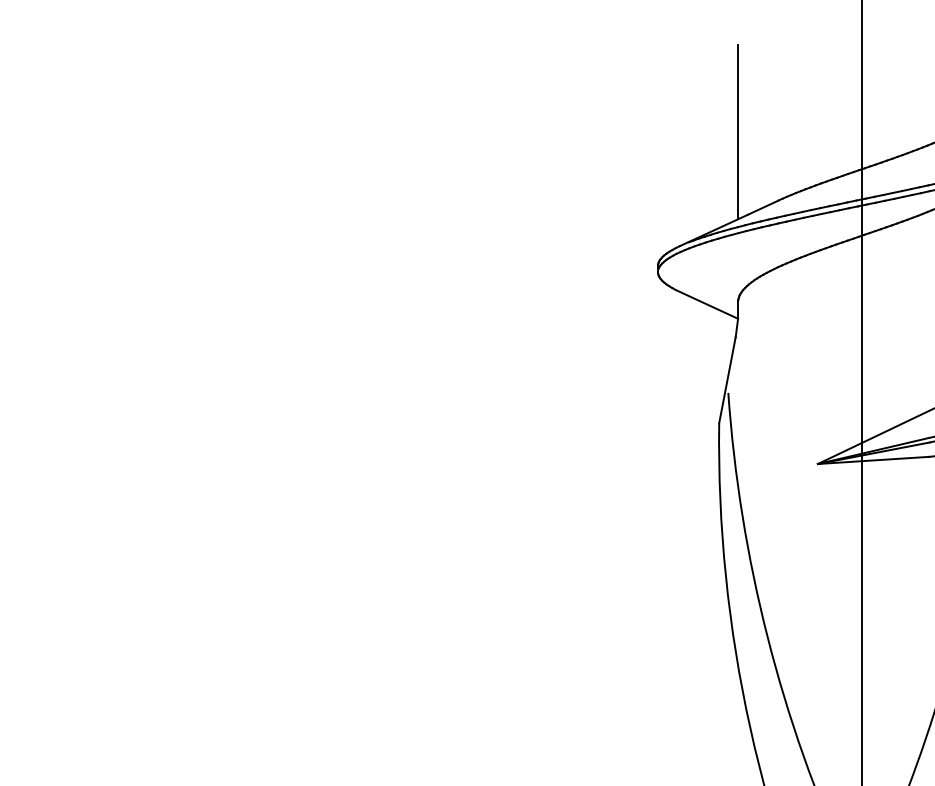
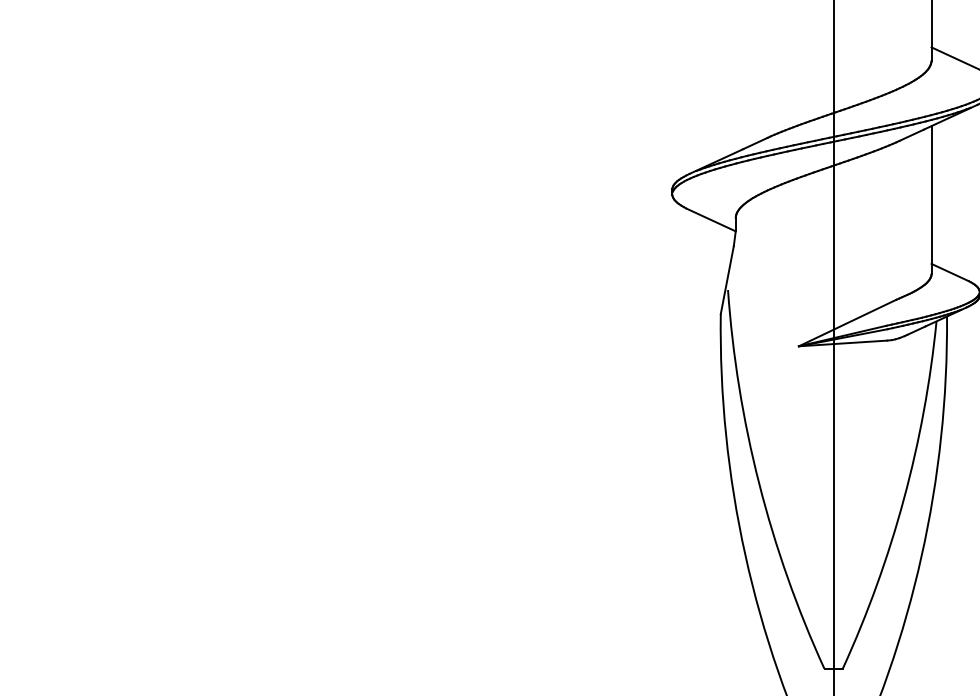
line: (737, 131) -> (735, 83), removed

